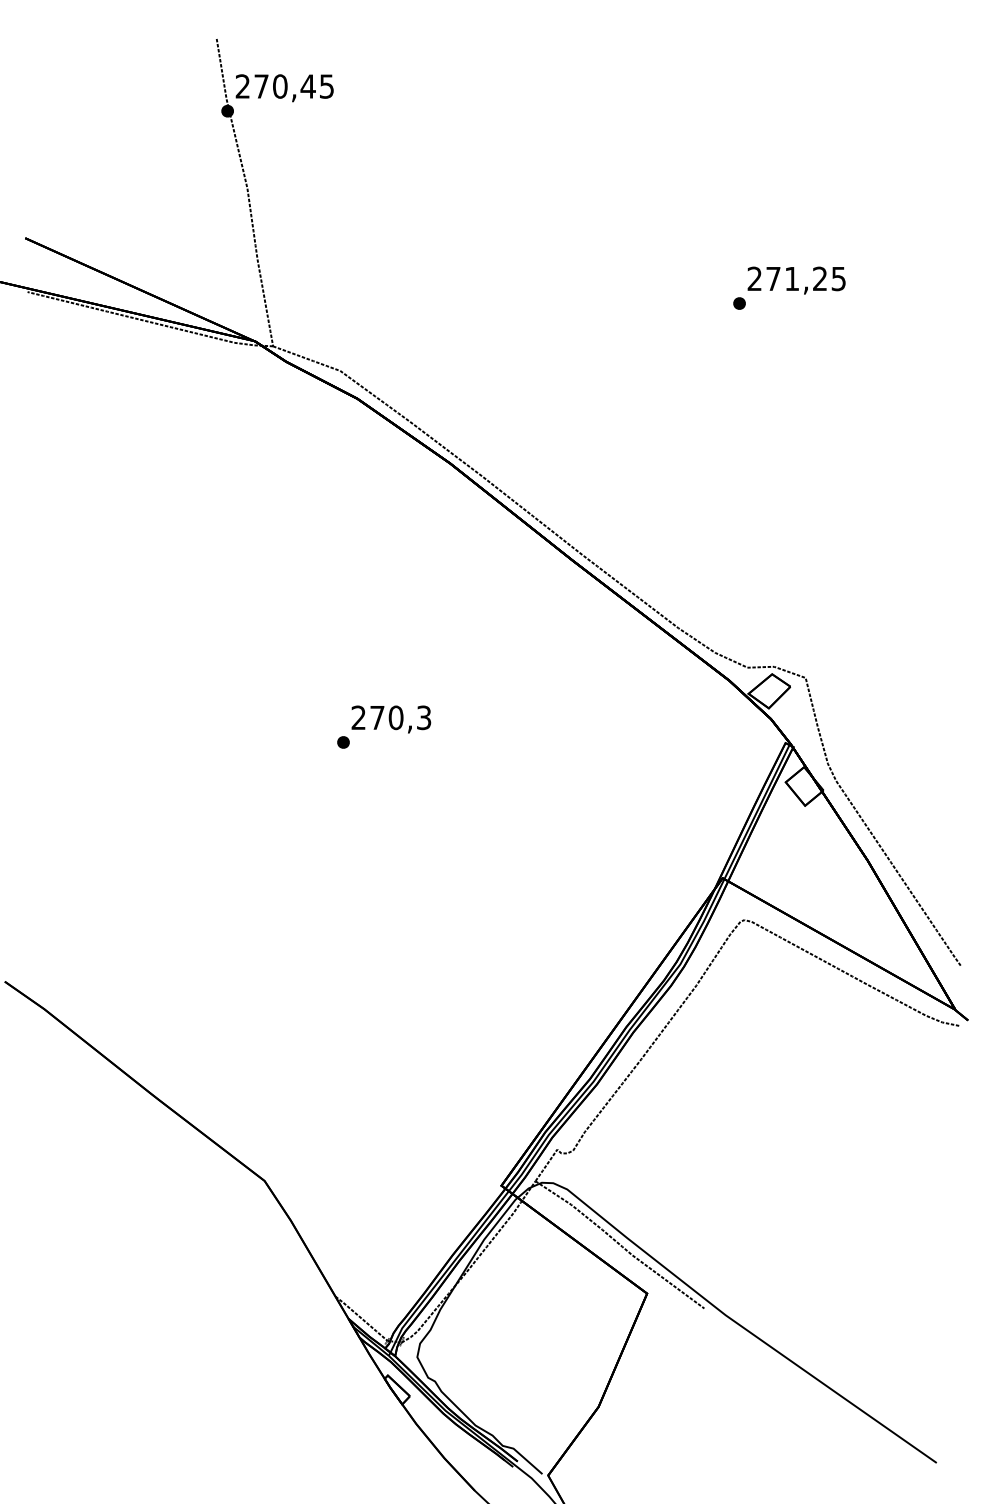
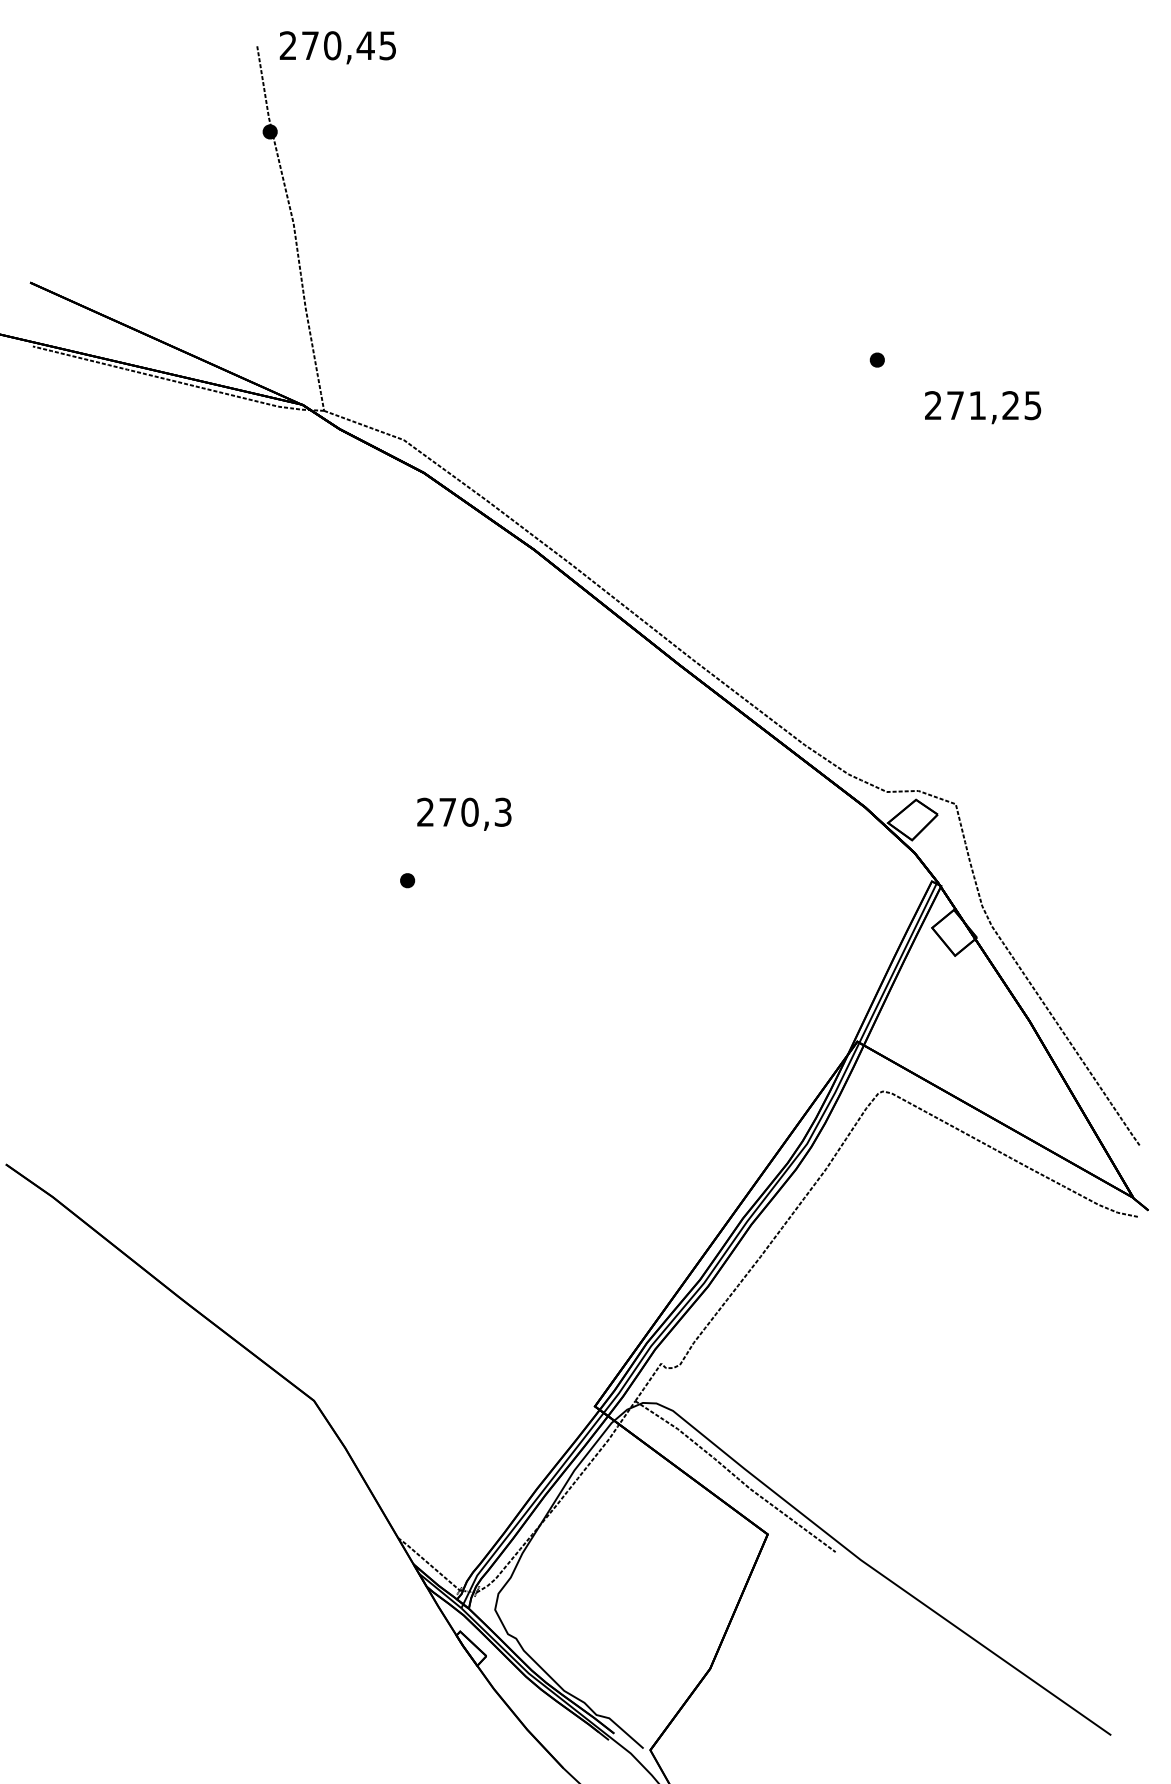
text: (284, 88) -> (337, 48), moved
text: (796, 280) -> (982, 407), moved
text: (391, 719) -> (464, 814), moved

